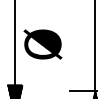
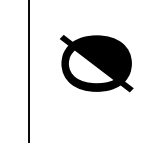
text: (42, 44) -> (95, 63), moved

